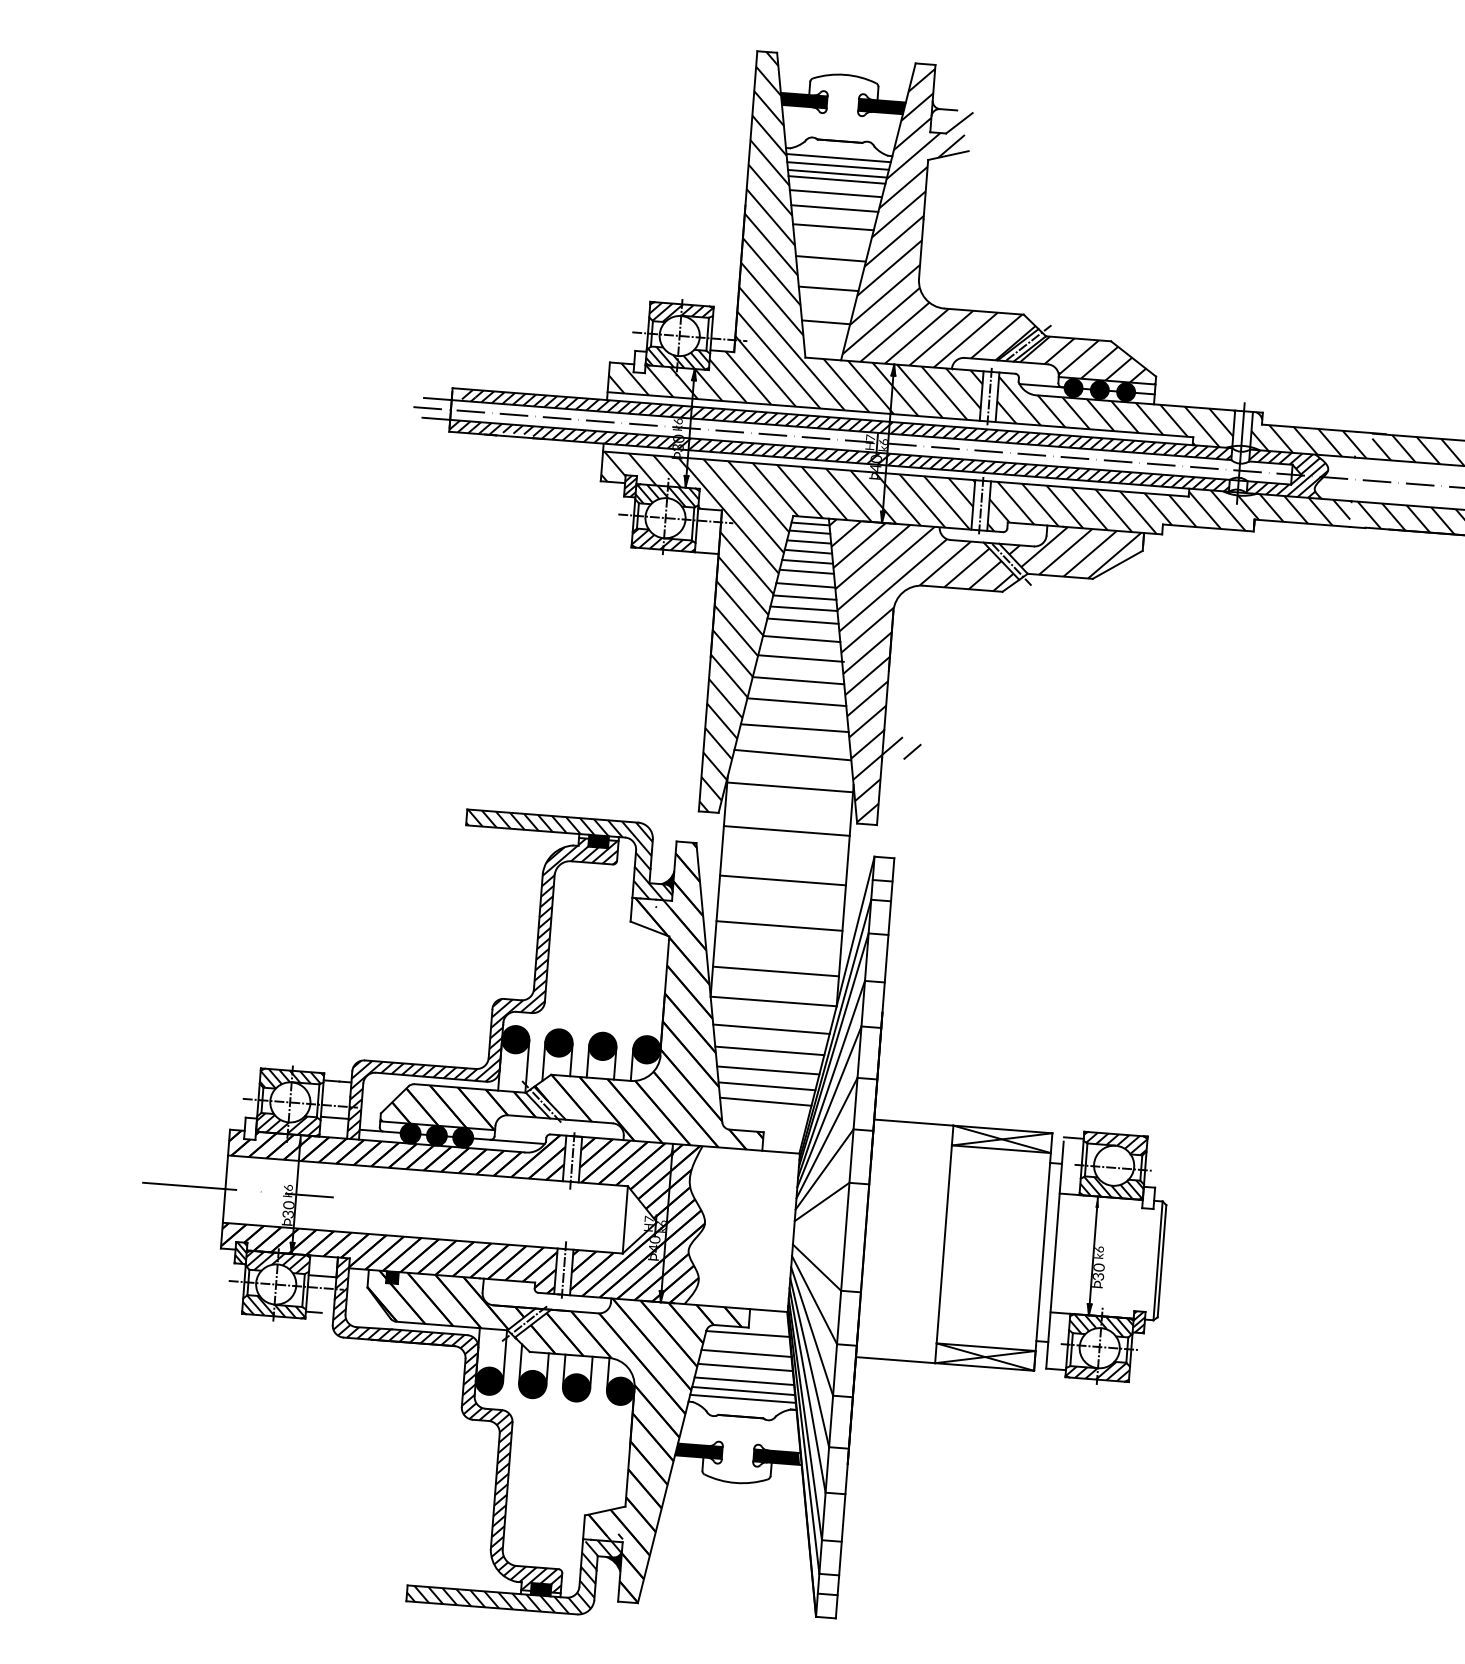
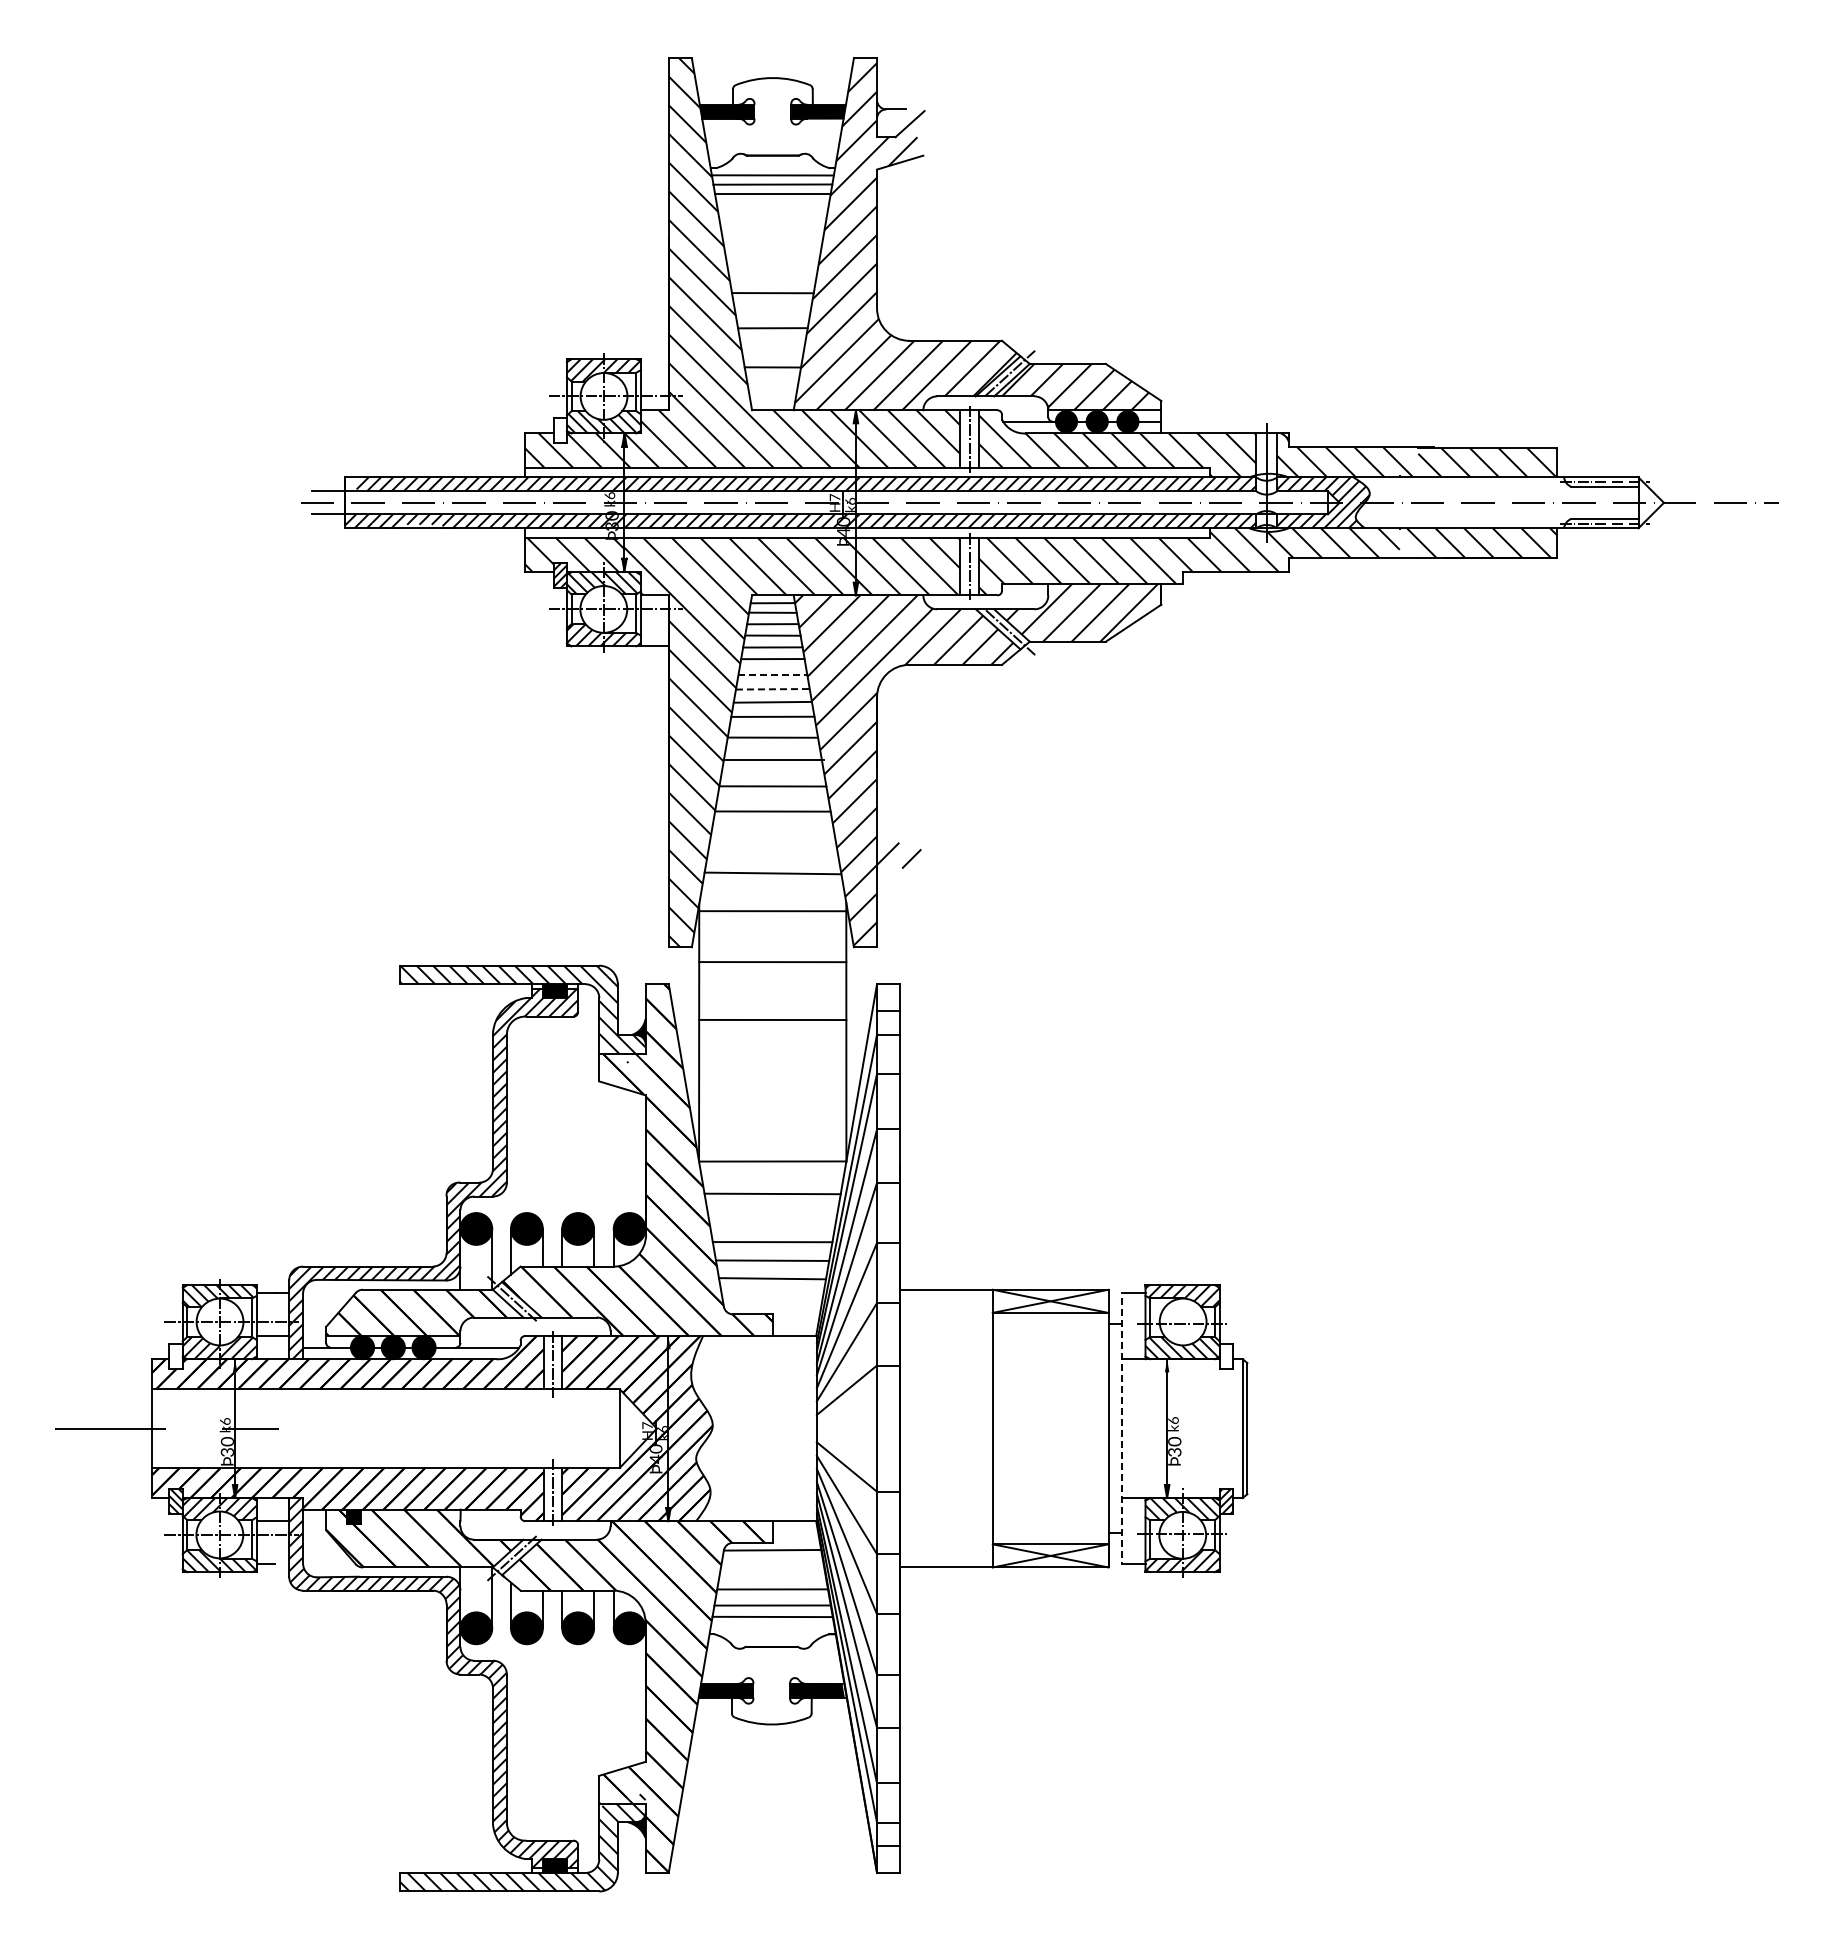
line: (836, 179) -> (772, 200), removed
line: (835, 193) -> (772, 216), removed
line: (834, 208) -> (772, 234), removed
line: (833, 227) -> (772, 256), removed
line: (806, 585) -> (773, 674), solid -> dashed
line: (804, 597) -> (772, 689), solid -> dashed
line: (794, 727) -> (772, 841), removed
line: (779, 926) -> (772, 1073), removed
line: (775, 971) -> (772, 1126), removed
line: (769, 1051) -> (772, 1219), removed
line: (1055, 1255) -> (1122, 1431), solid -> dashed
line: (746, 1352) -> (772, 1572), removed
line: (742, 1399) -> (772, 1626), removed

